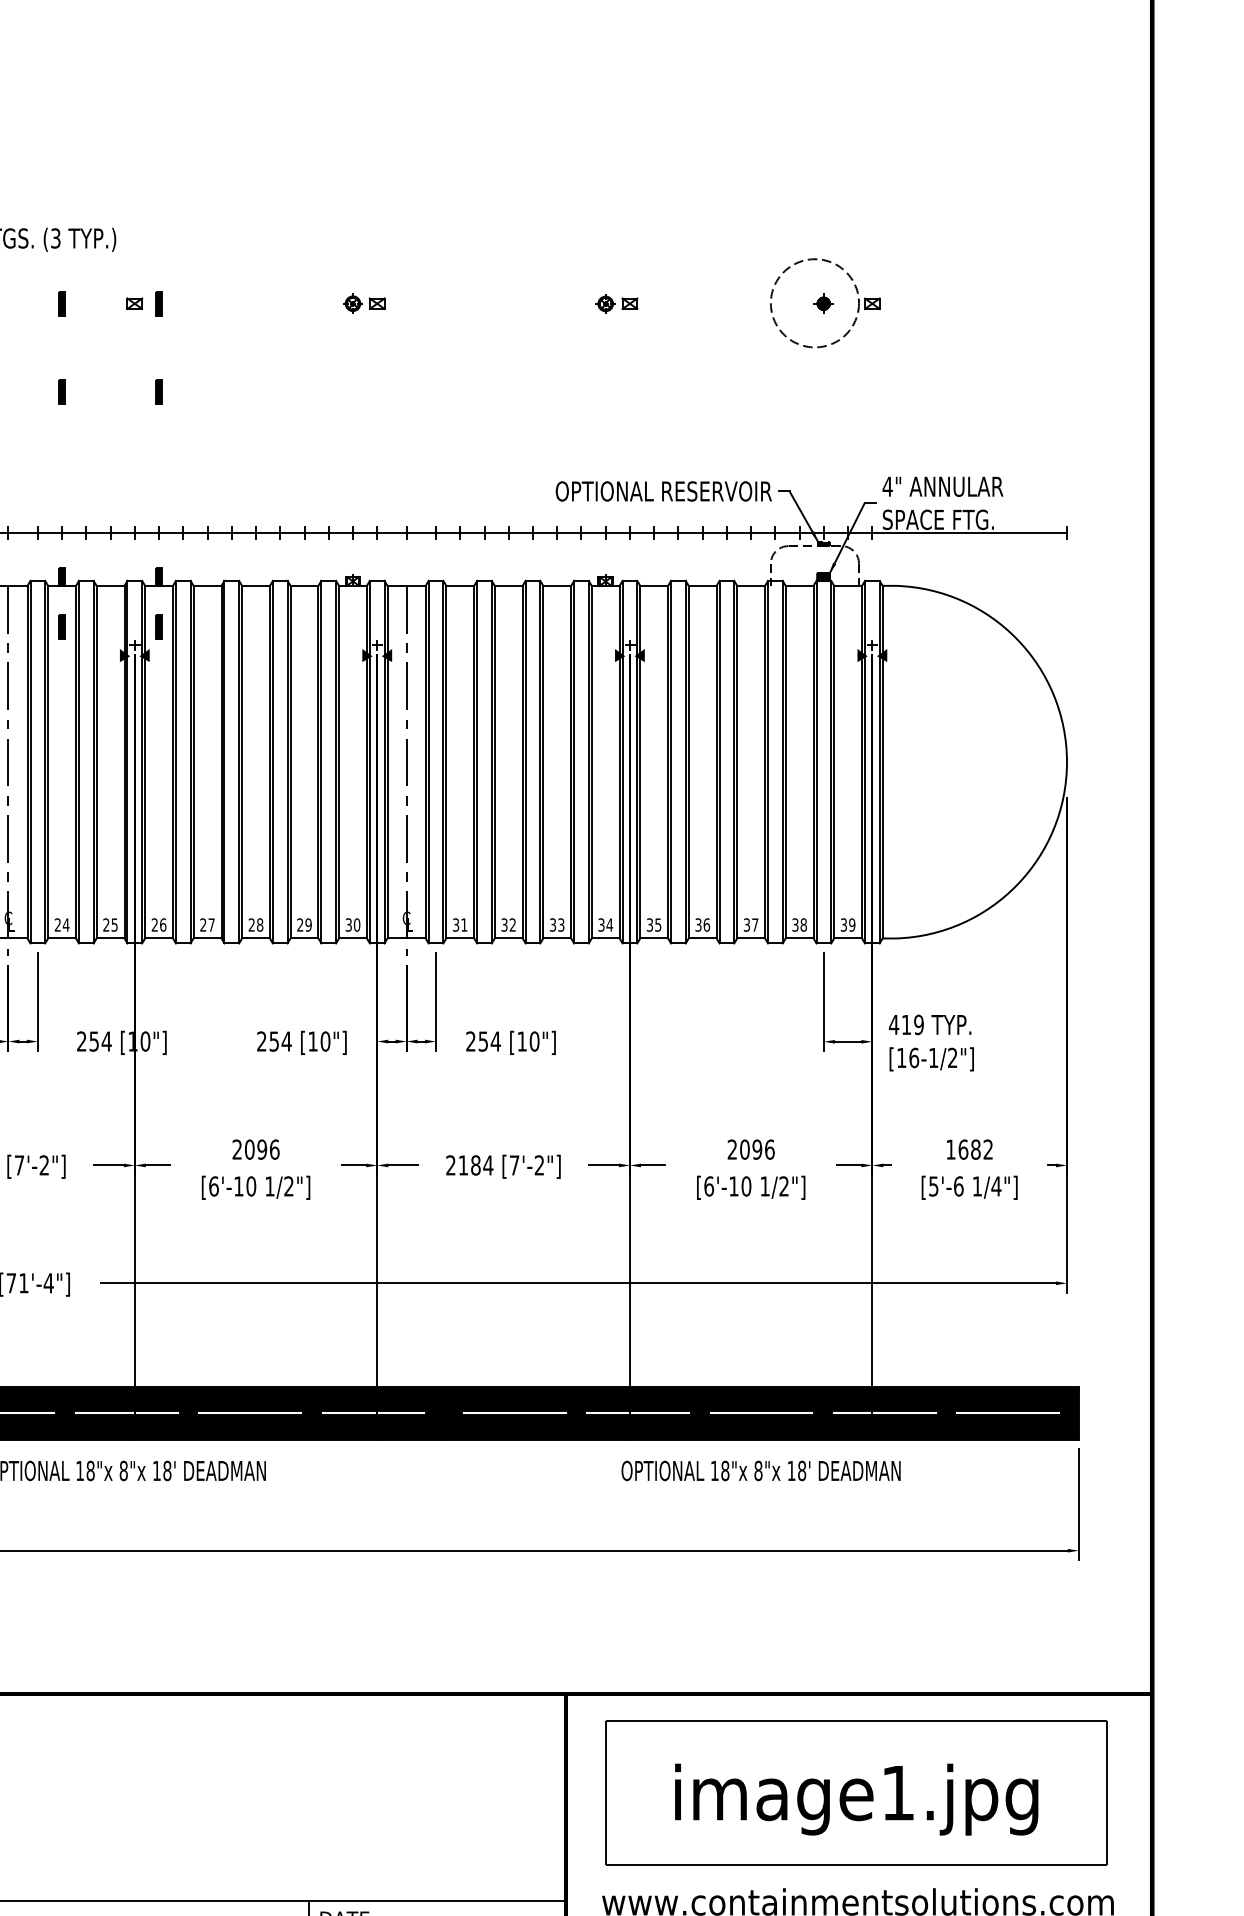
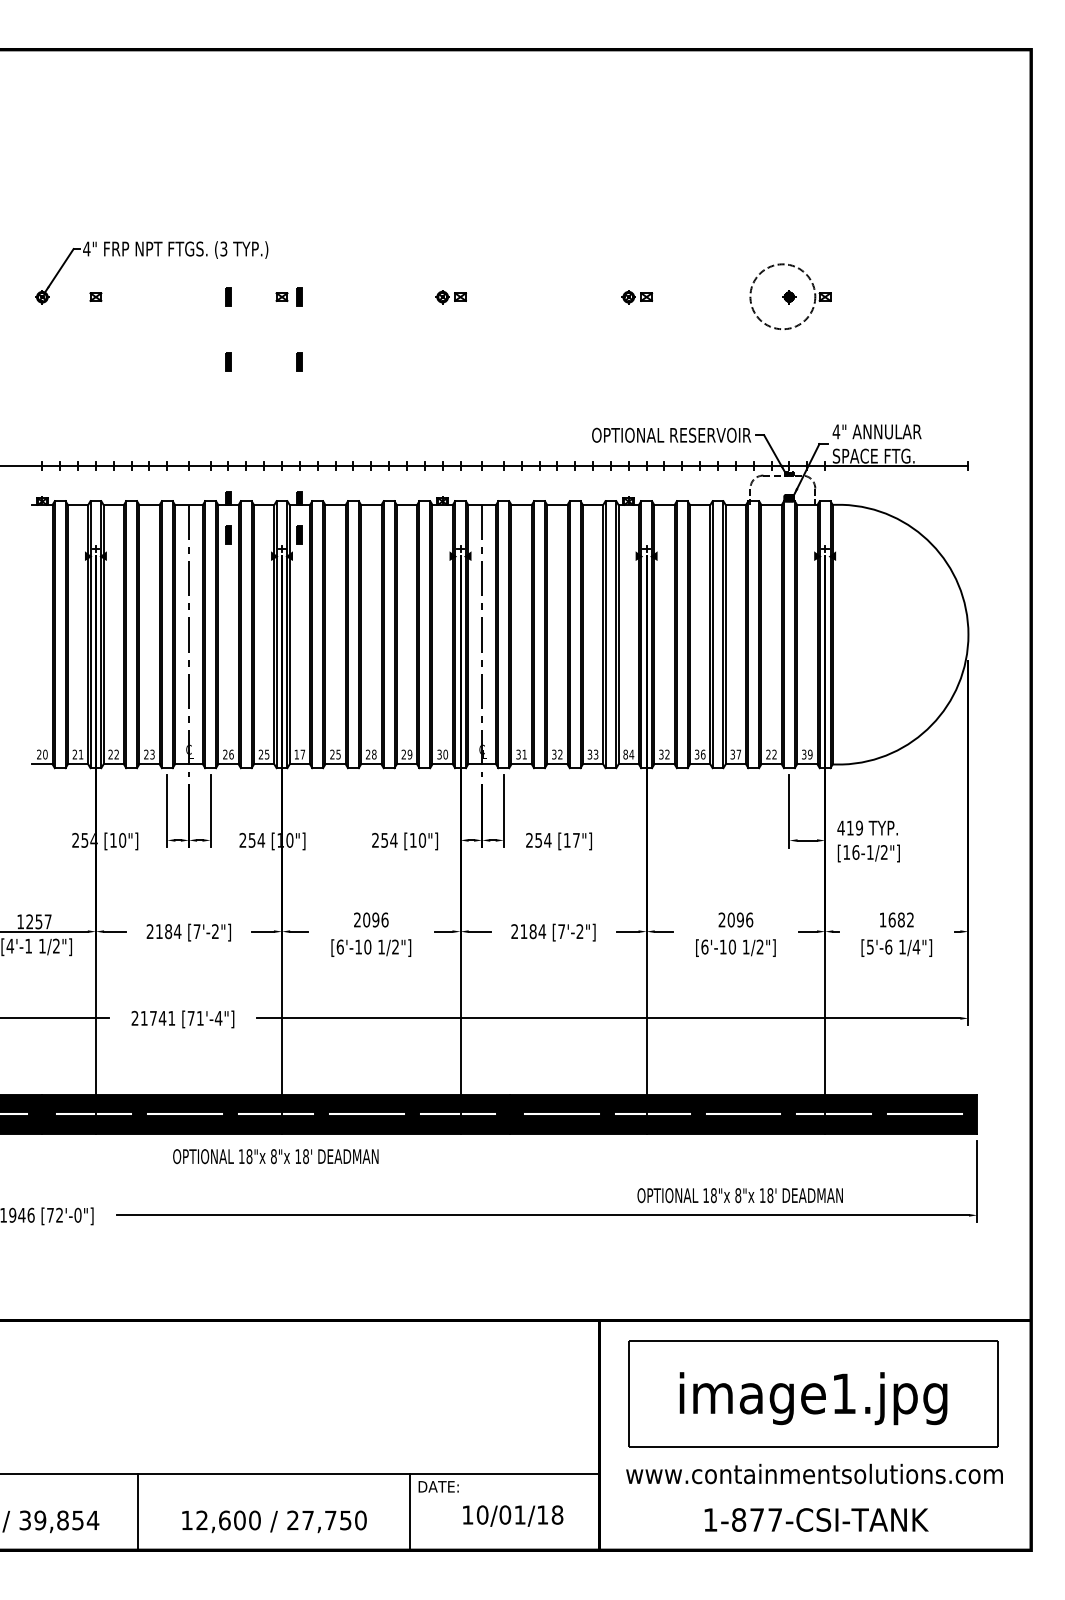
text: (66, 924) -> (231, 754), 24 -> 26
text: (158, 924) -> (299, 754), 26 -> 17
text: (211, 924) -> (338, 754), 27 -> 25
text: (601, 924) -> (625, 754), 34 -> 84
text: (658, 924) -> (667, 754), 35 -> 32
text: (799, 924) -> (771, 754), 38 -> 22
text: (534, 1040) -> (576, 839), [10"] -> [17"]
text: (760, 1470) -> (739, 1195), moved

